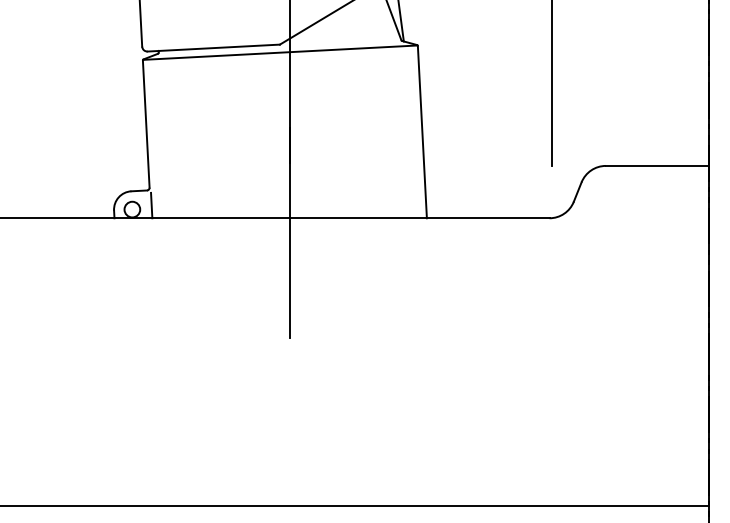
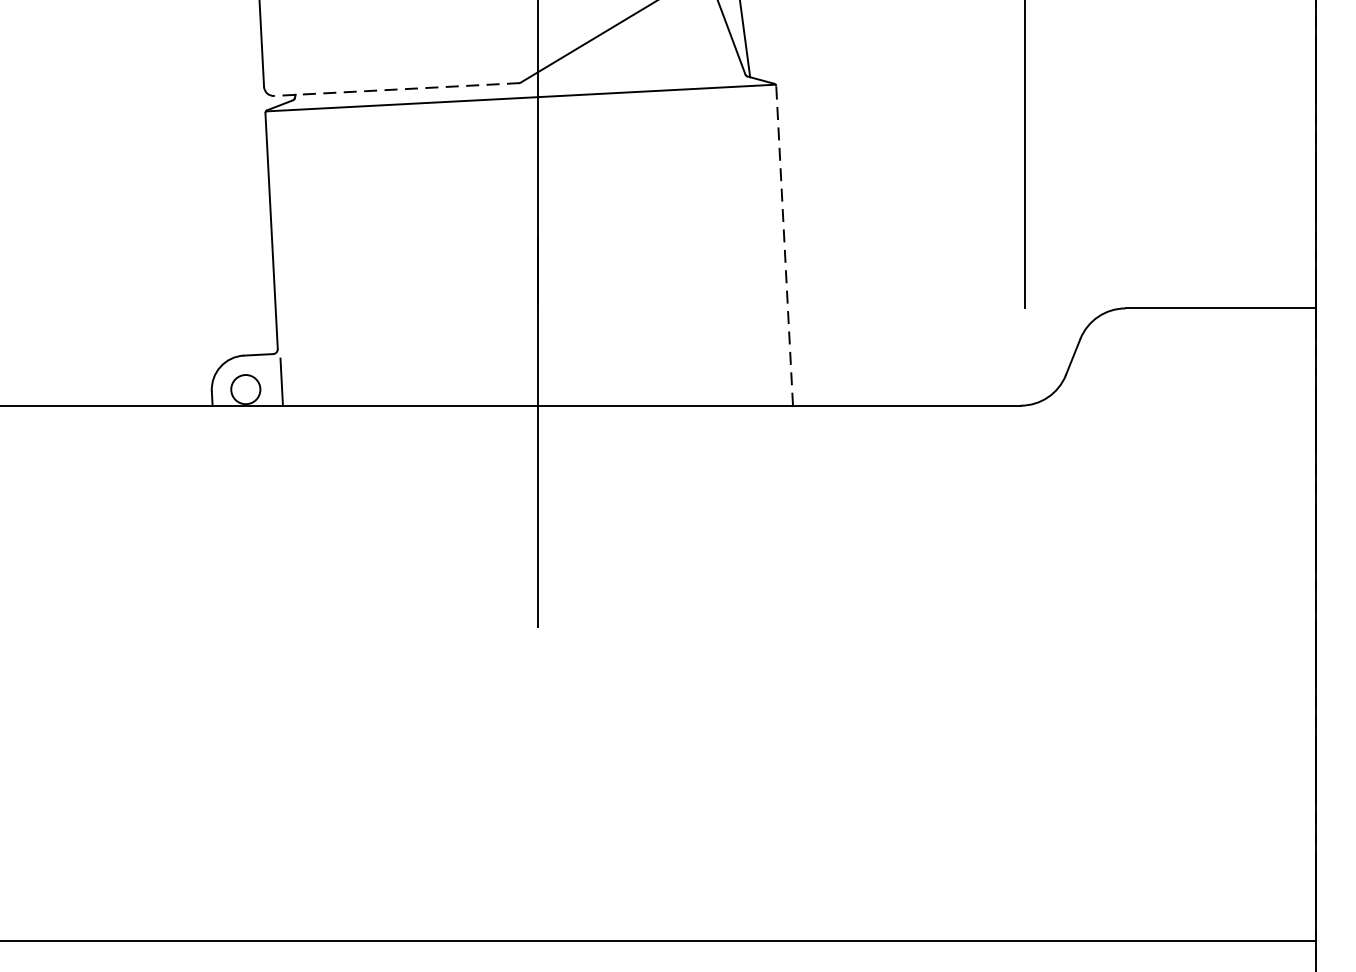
line: (213, 48) -> (396, 90), solid -> dashed
line: (422, 131) -> (784, 244), solid -> dashed

